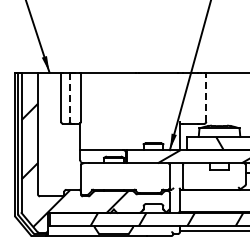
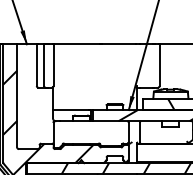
line: (69, 97) -> (43, 65), dashed -> solid
line: (206, 97) -> (159, 65), dashed -> solid

